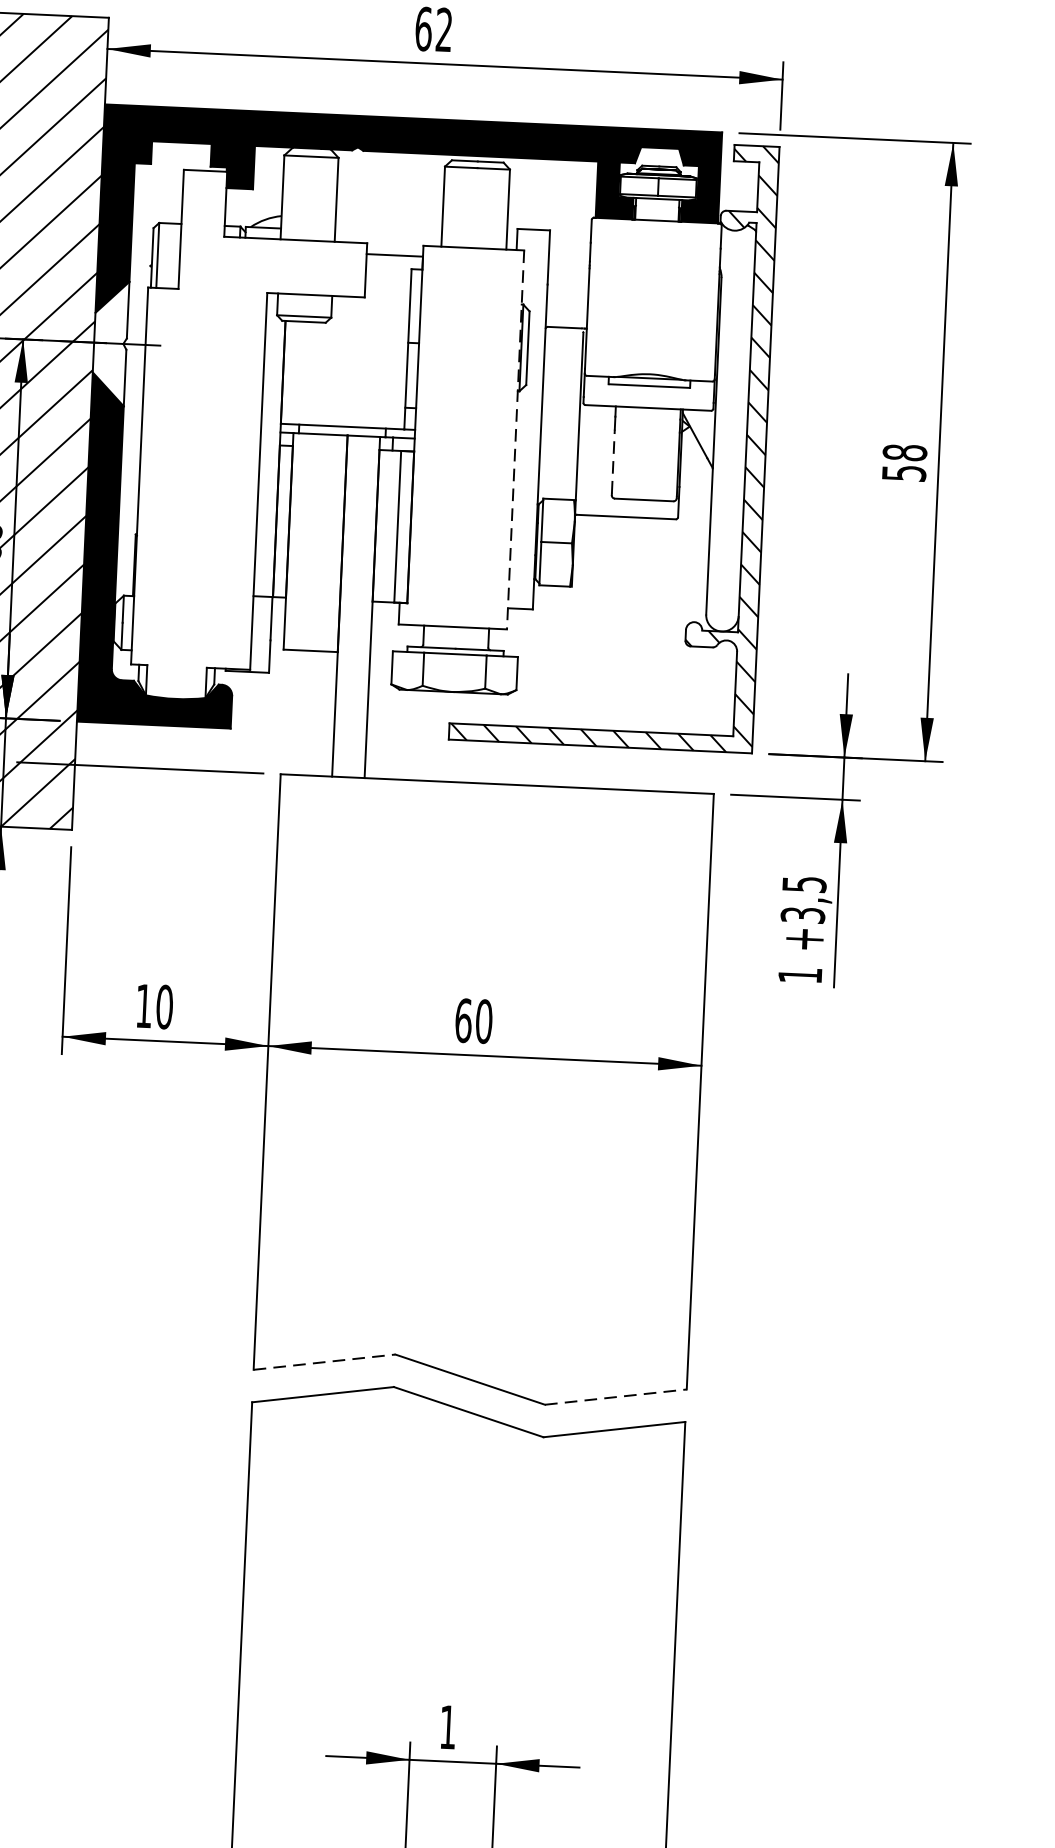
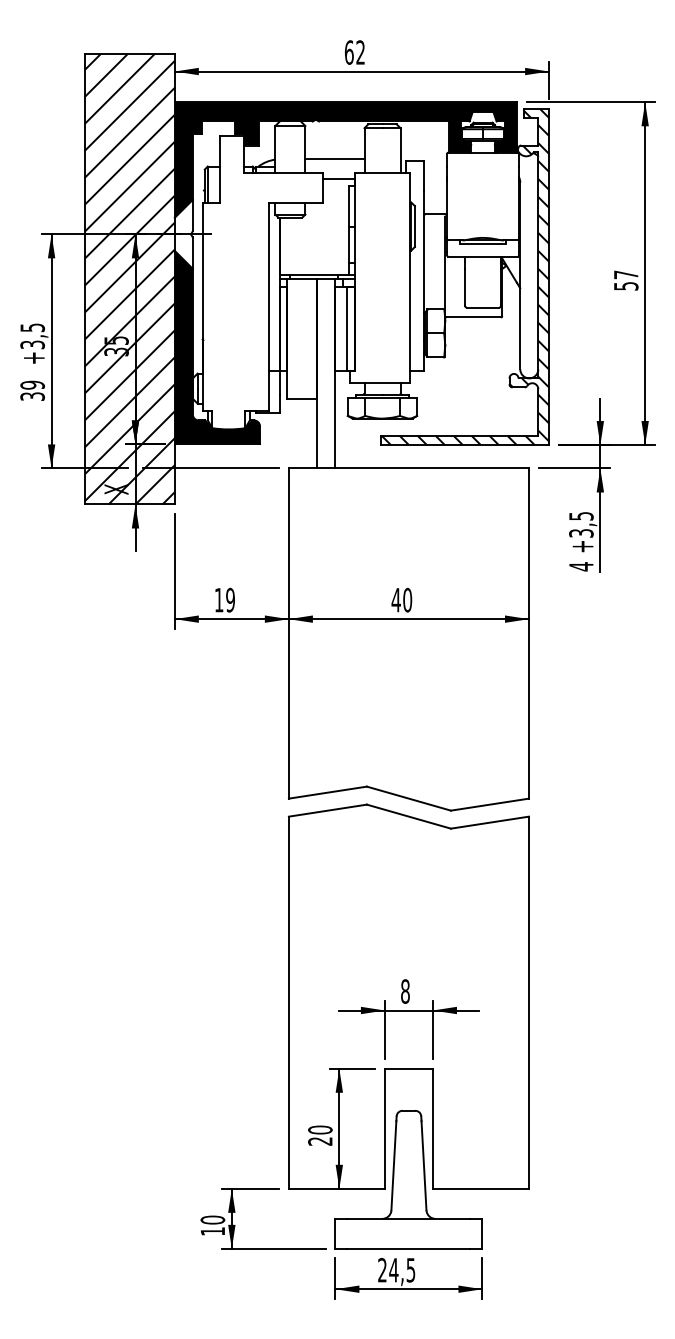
line: (388, 220) -> (334, 159), added
line: (515, 441) -> (410, 278), dashed -> solid
text: (903, 451) -> (625, 274), 58 -> 57
line: (614, 462) -> (465, 287), dashed -> solid
text: (800, 975) -> (581, 566), 1 -> 4
text: (164, 1007) -> (230, 600), 10 -> 19
text: (462, 1019) -> (395, 599), 60 -> 40
line: (325, 1361) -> (328, 792), dashed -> solid
line: (616, 1396) -> (490, 804), dashed -> solid
text: (448, 1727) -> (405, 991), 1 -> 8

